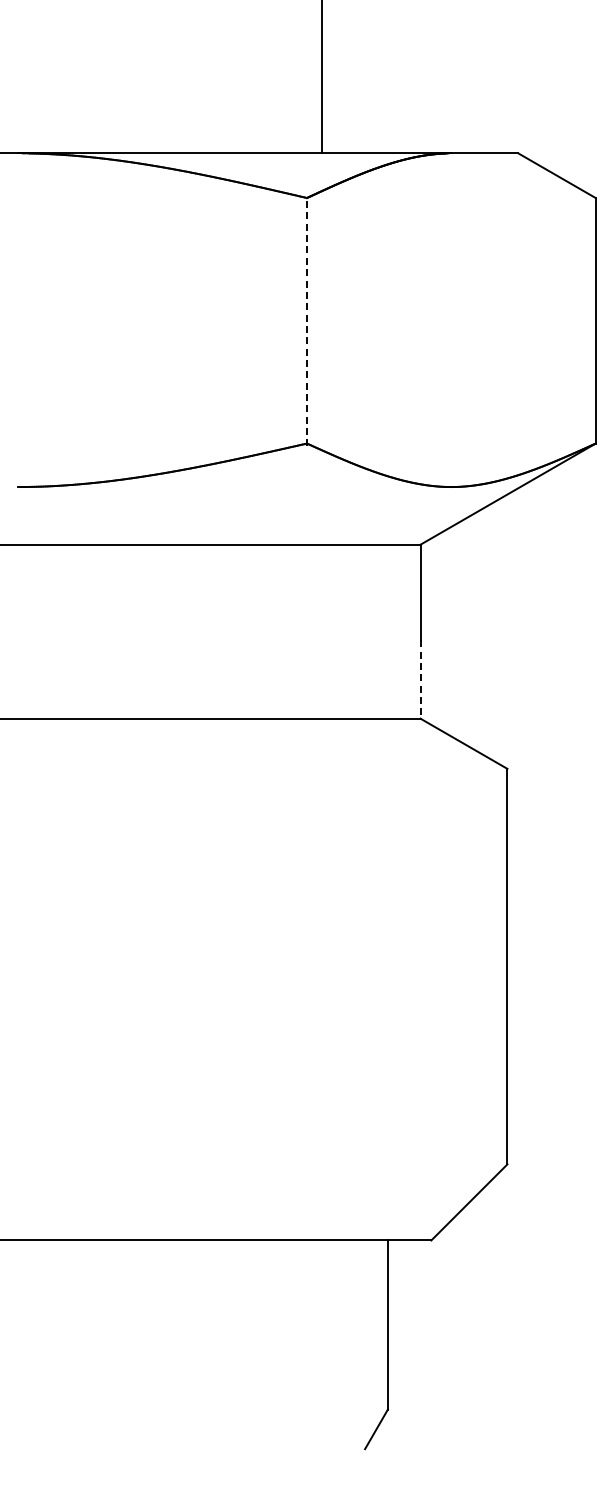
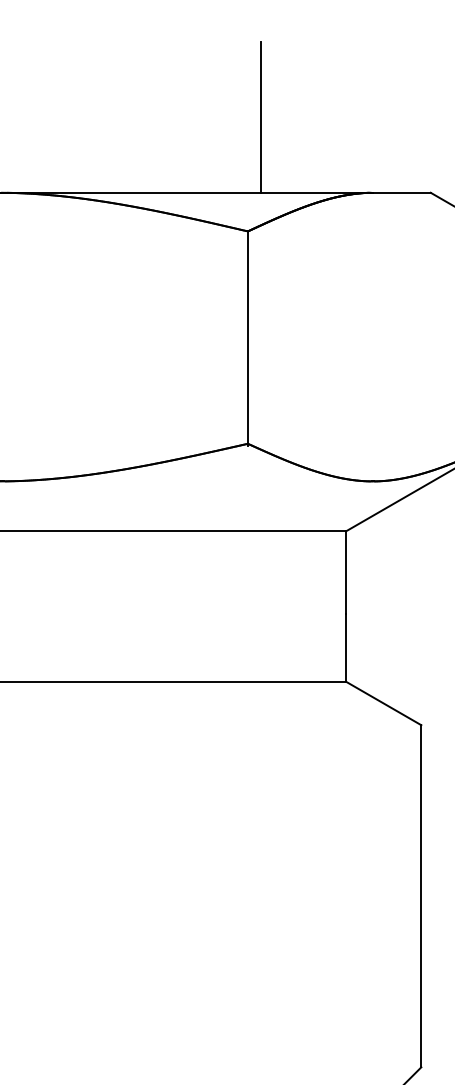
line: (307, 321) -> (248, 338), dashed -> solid
line: (420, 680) -> (346, 648), dashed -> solid

